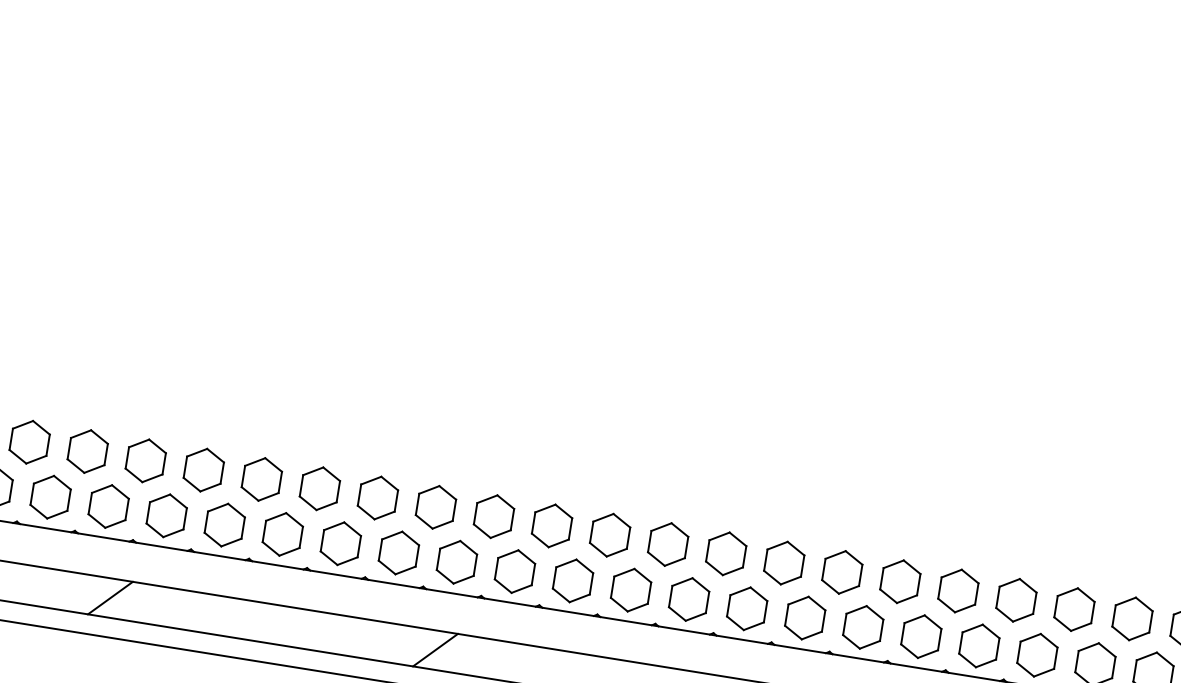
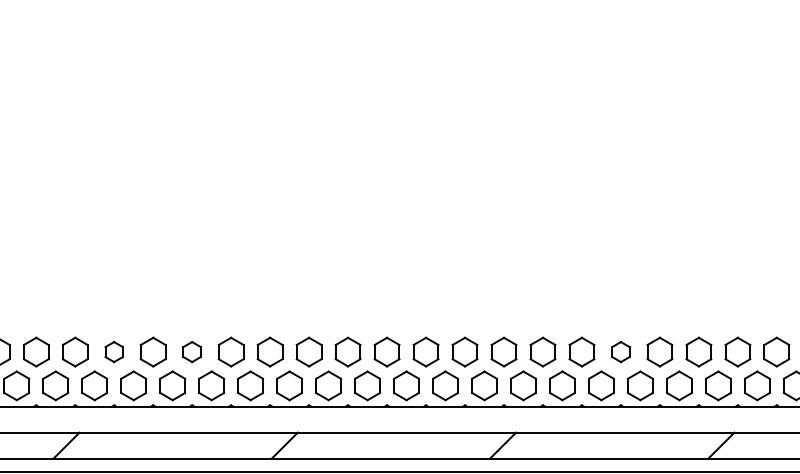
part: (202, 469) -> (113, 351), size x0.7
part: (319, 487) -> (191, 351), size x0.7
part: (957, 590) -> (620, 351), size x0.7

